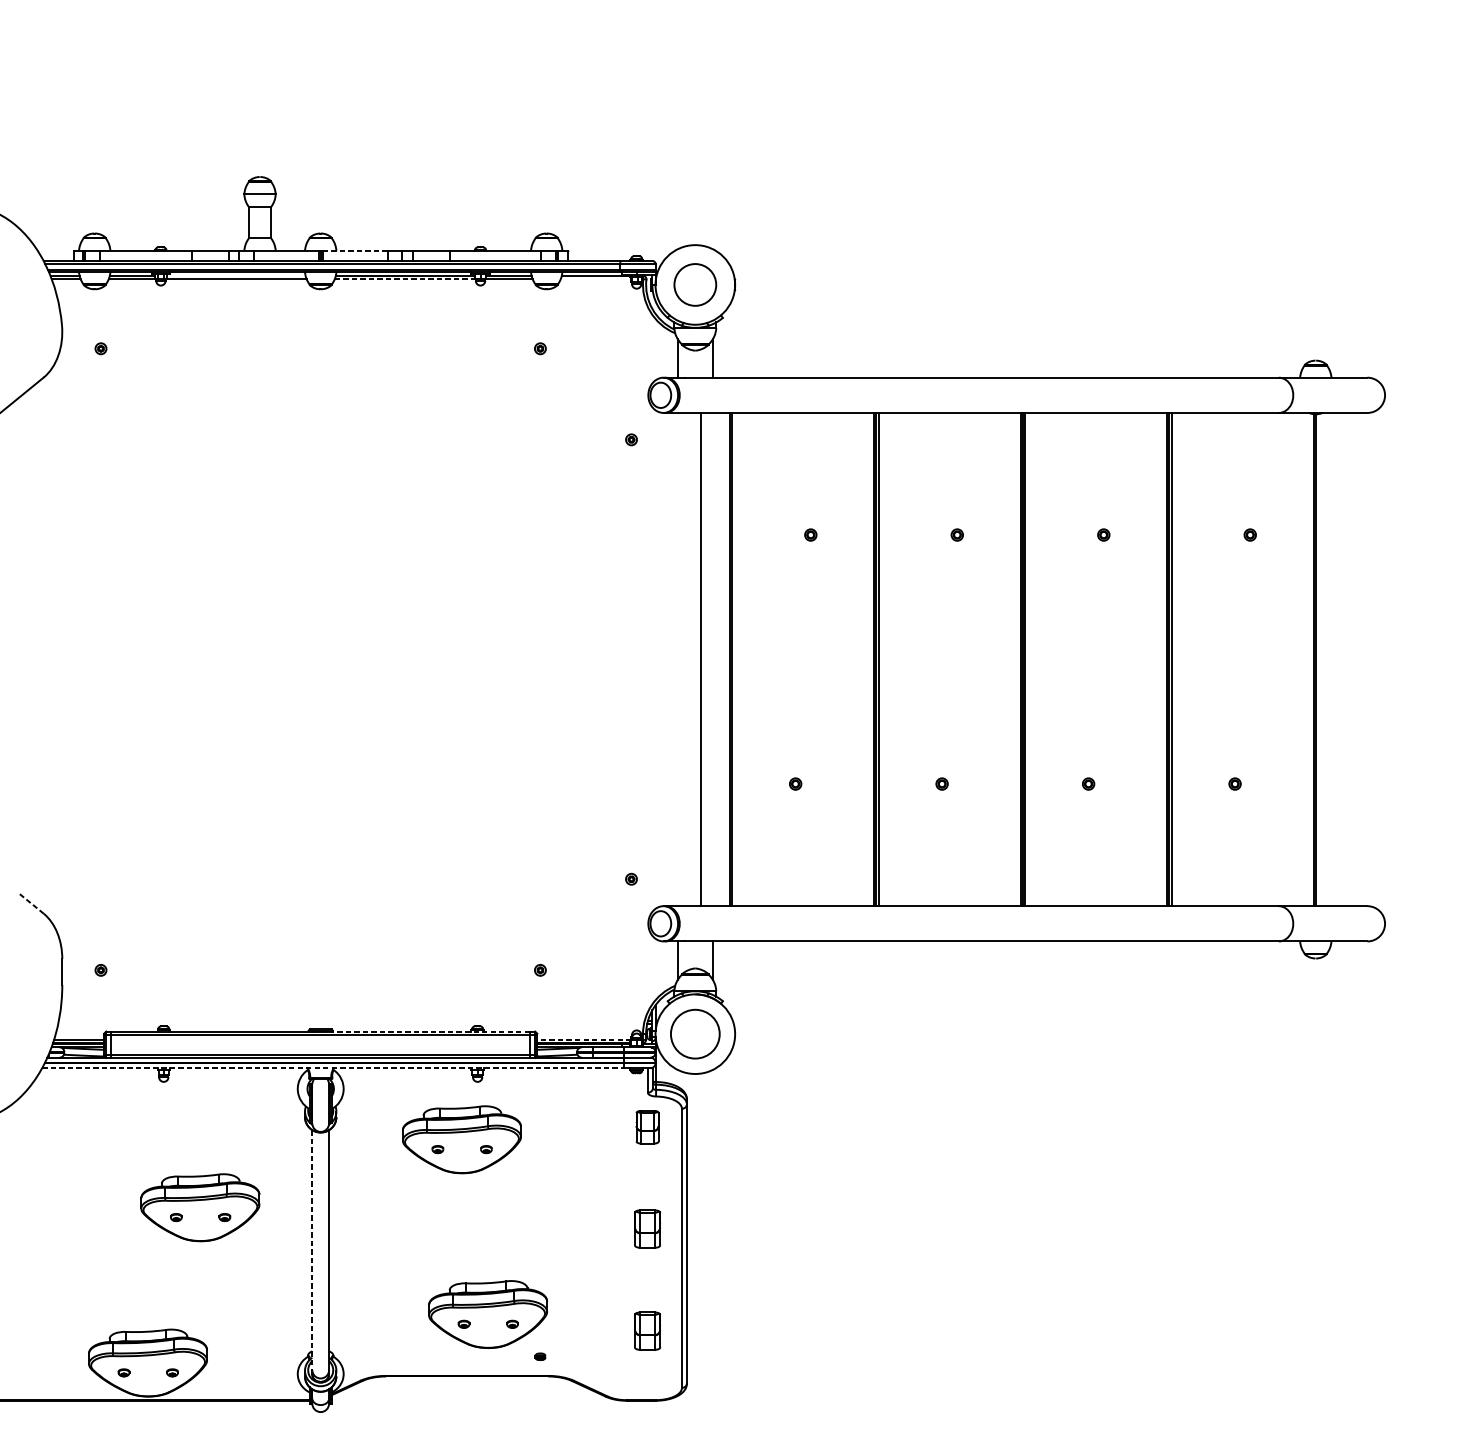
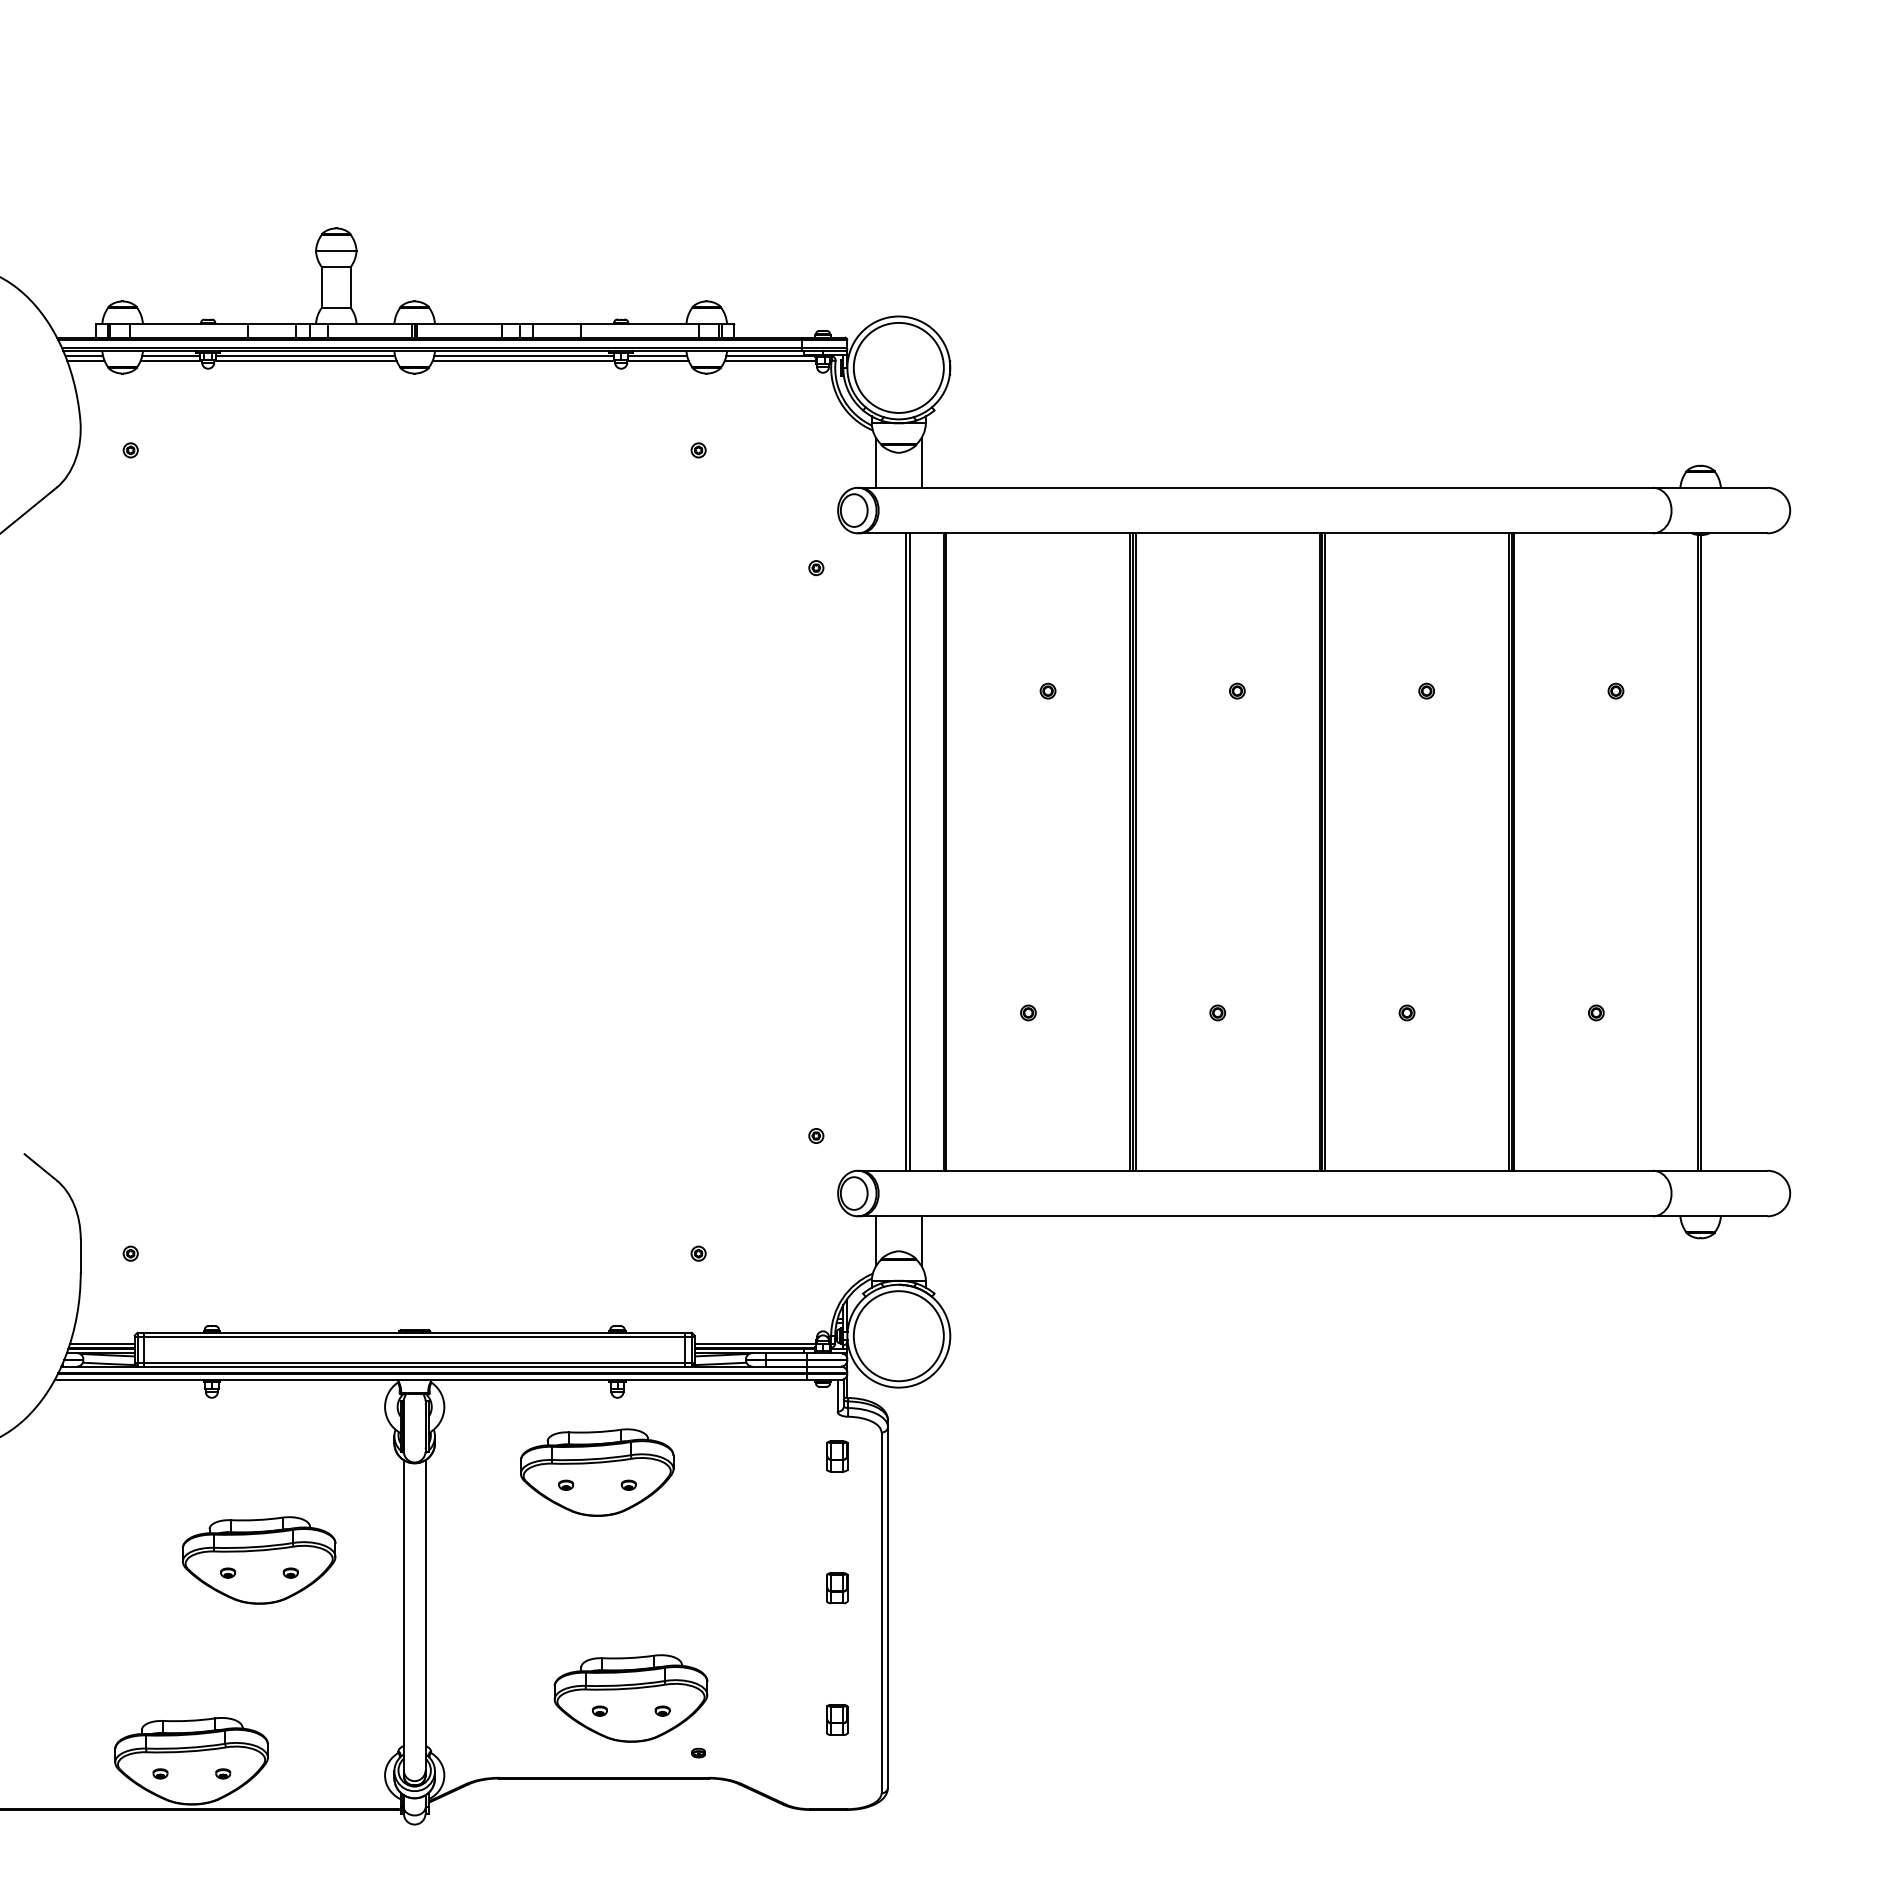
line: (354, 251) -> (458, 324), dashed -> solid
line: (236, 276) -> (305, 356), added
line: (405, 279) -> (524, 360), dashed -> solid
line: (595, 279) -> (769, 360), added
circle: (695, 284) -> (898, 367), size x1.67
line: (704, 659) -> (910, 851), added
line: (31, 903) -> (40, 1167), dashed -> solid
line: (428, 1031) -> (554, 1332), dashed -> solid
circle: (695, 1034) -> (898, 1336), size x1.43
line: (584, 1039) -> (755, 1343), dashed -> solid
line: (333, 1068) -> (431, 1380), dashed -> solid
part: (647, 1127) -> (837, 1456), size x0.71
part: (647, 1229) -> (837, 1588), size x0.62
line: (312, 1250) -> (403, 1615), dashed -> solid
part: (647, 1330) -> (837, 1719), size x0.62

